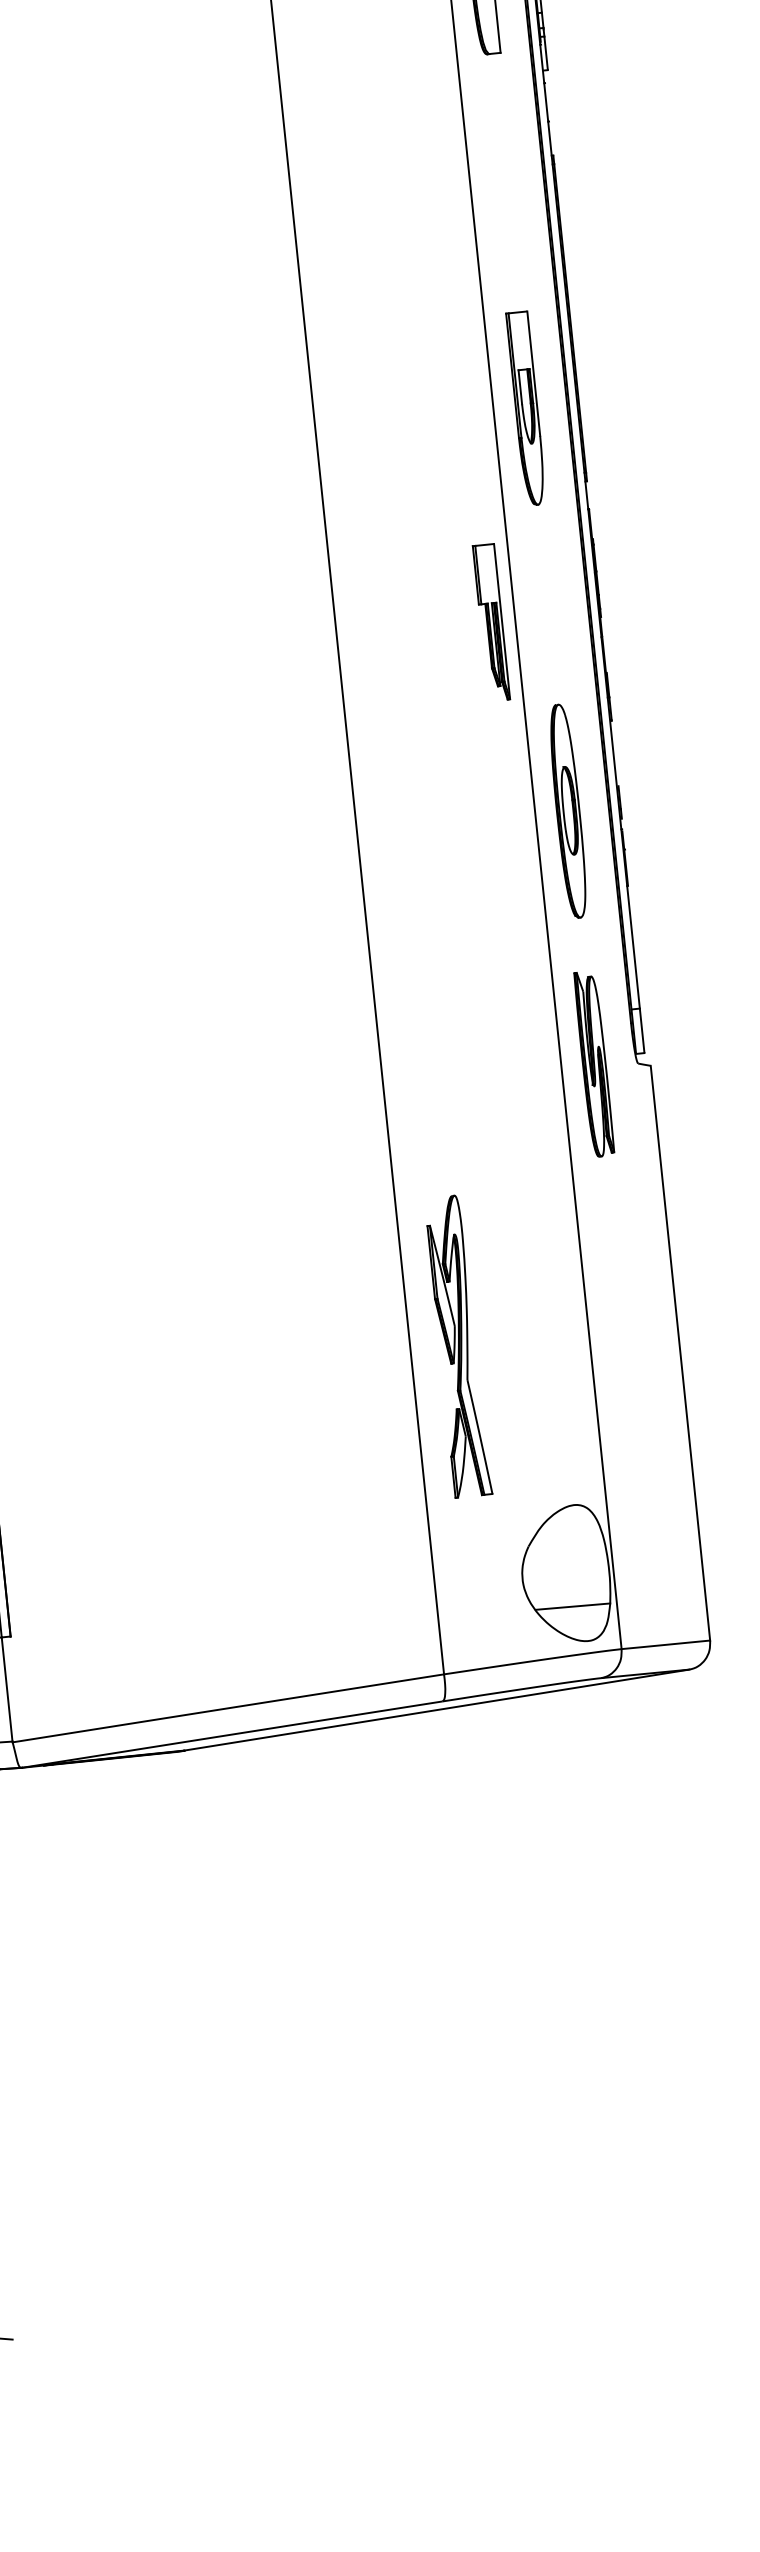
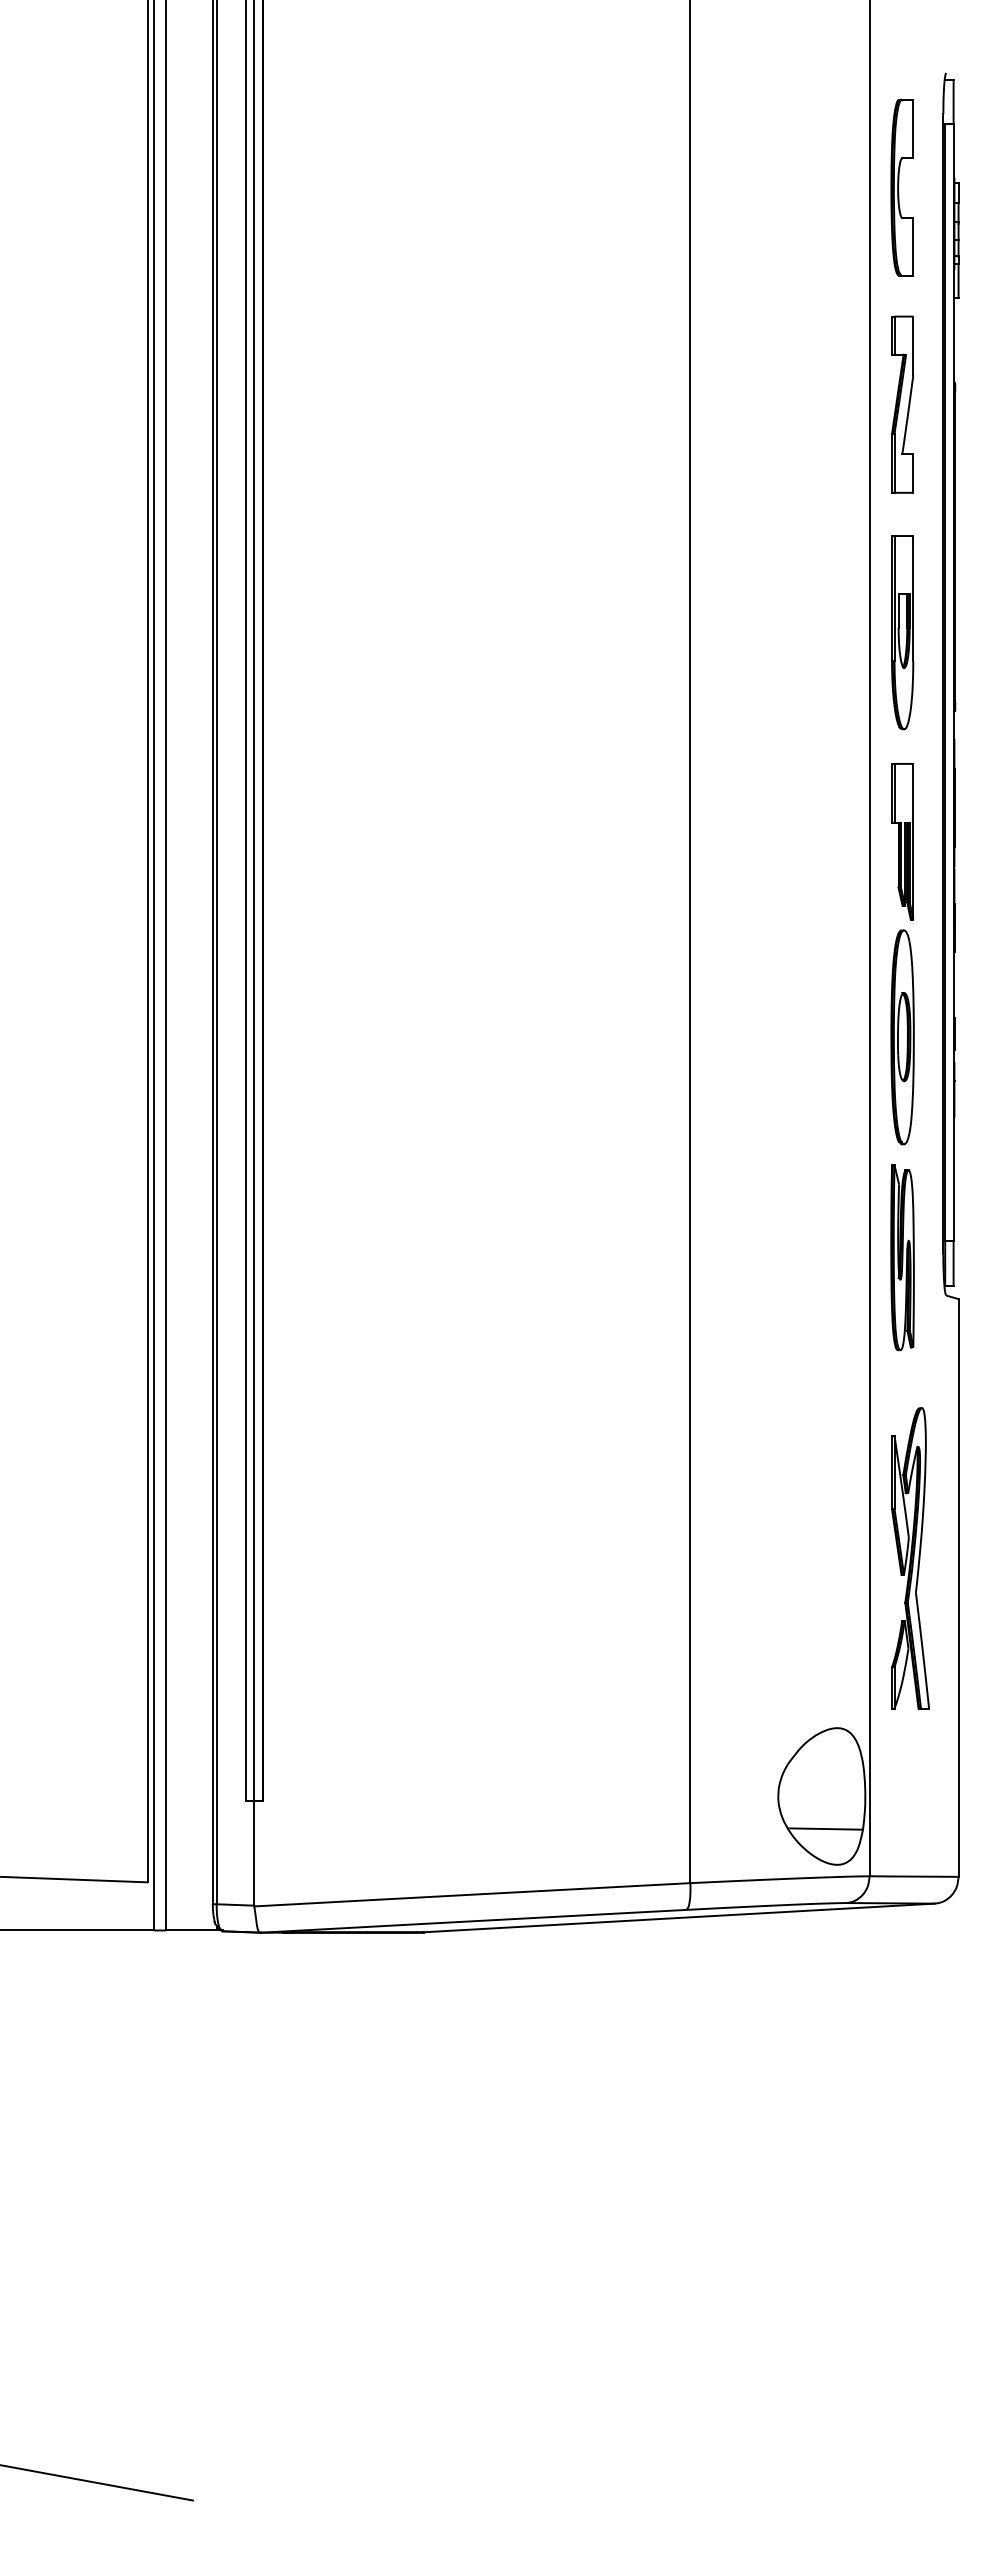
part: (503, 181) -> (902, 404), added
part: (491, 622) -> (902, 841), moved
part: (594, 1064) -> (902, 1257), moved
part: (458, 1346) -> (910, 1558), moved

